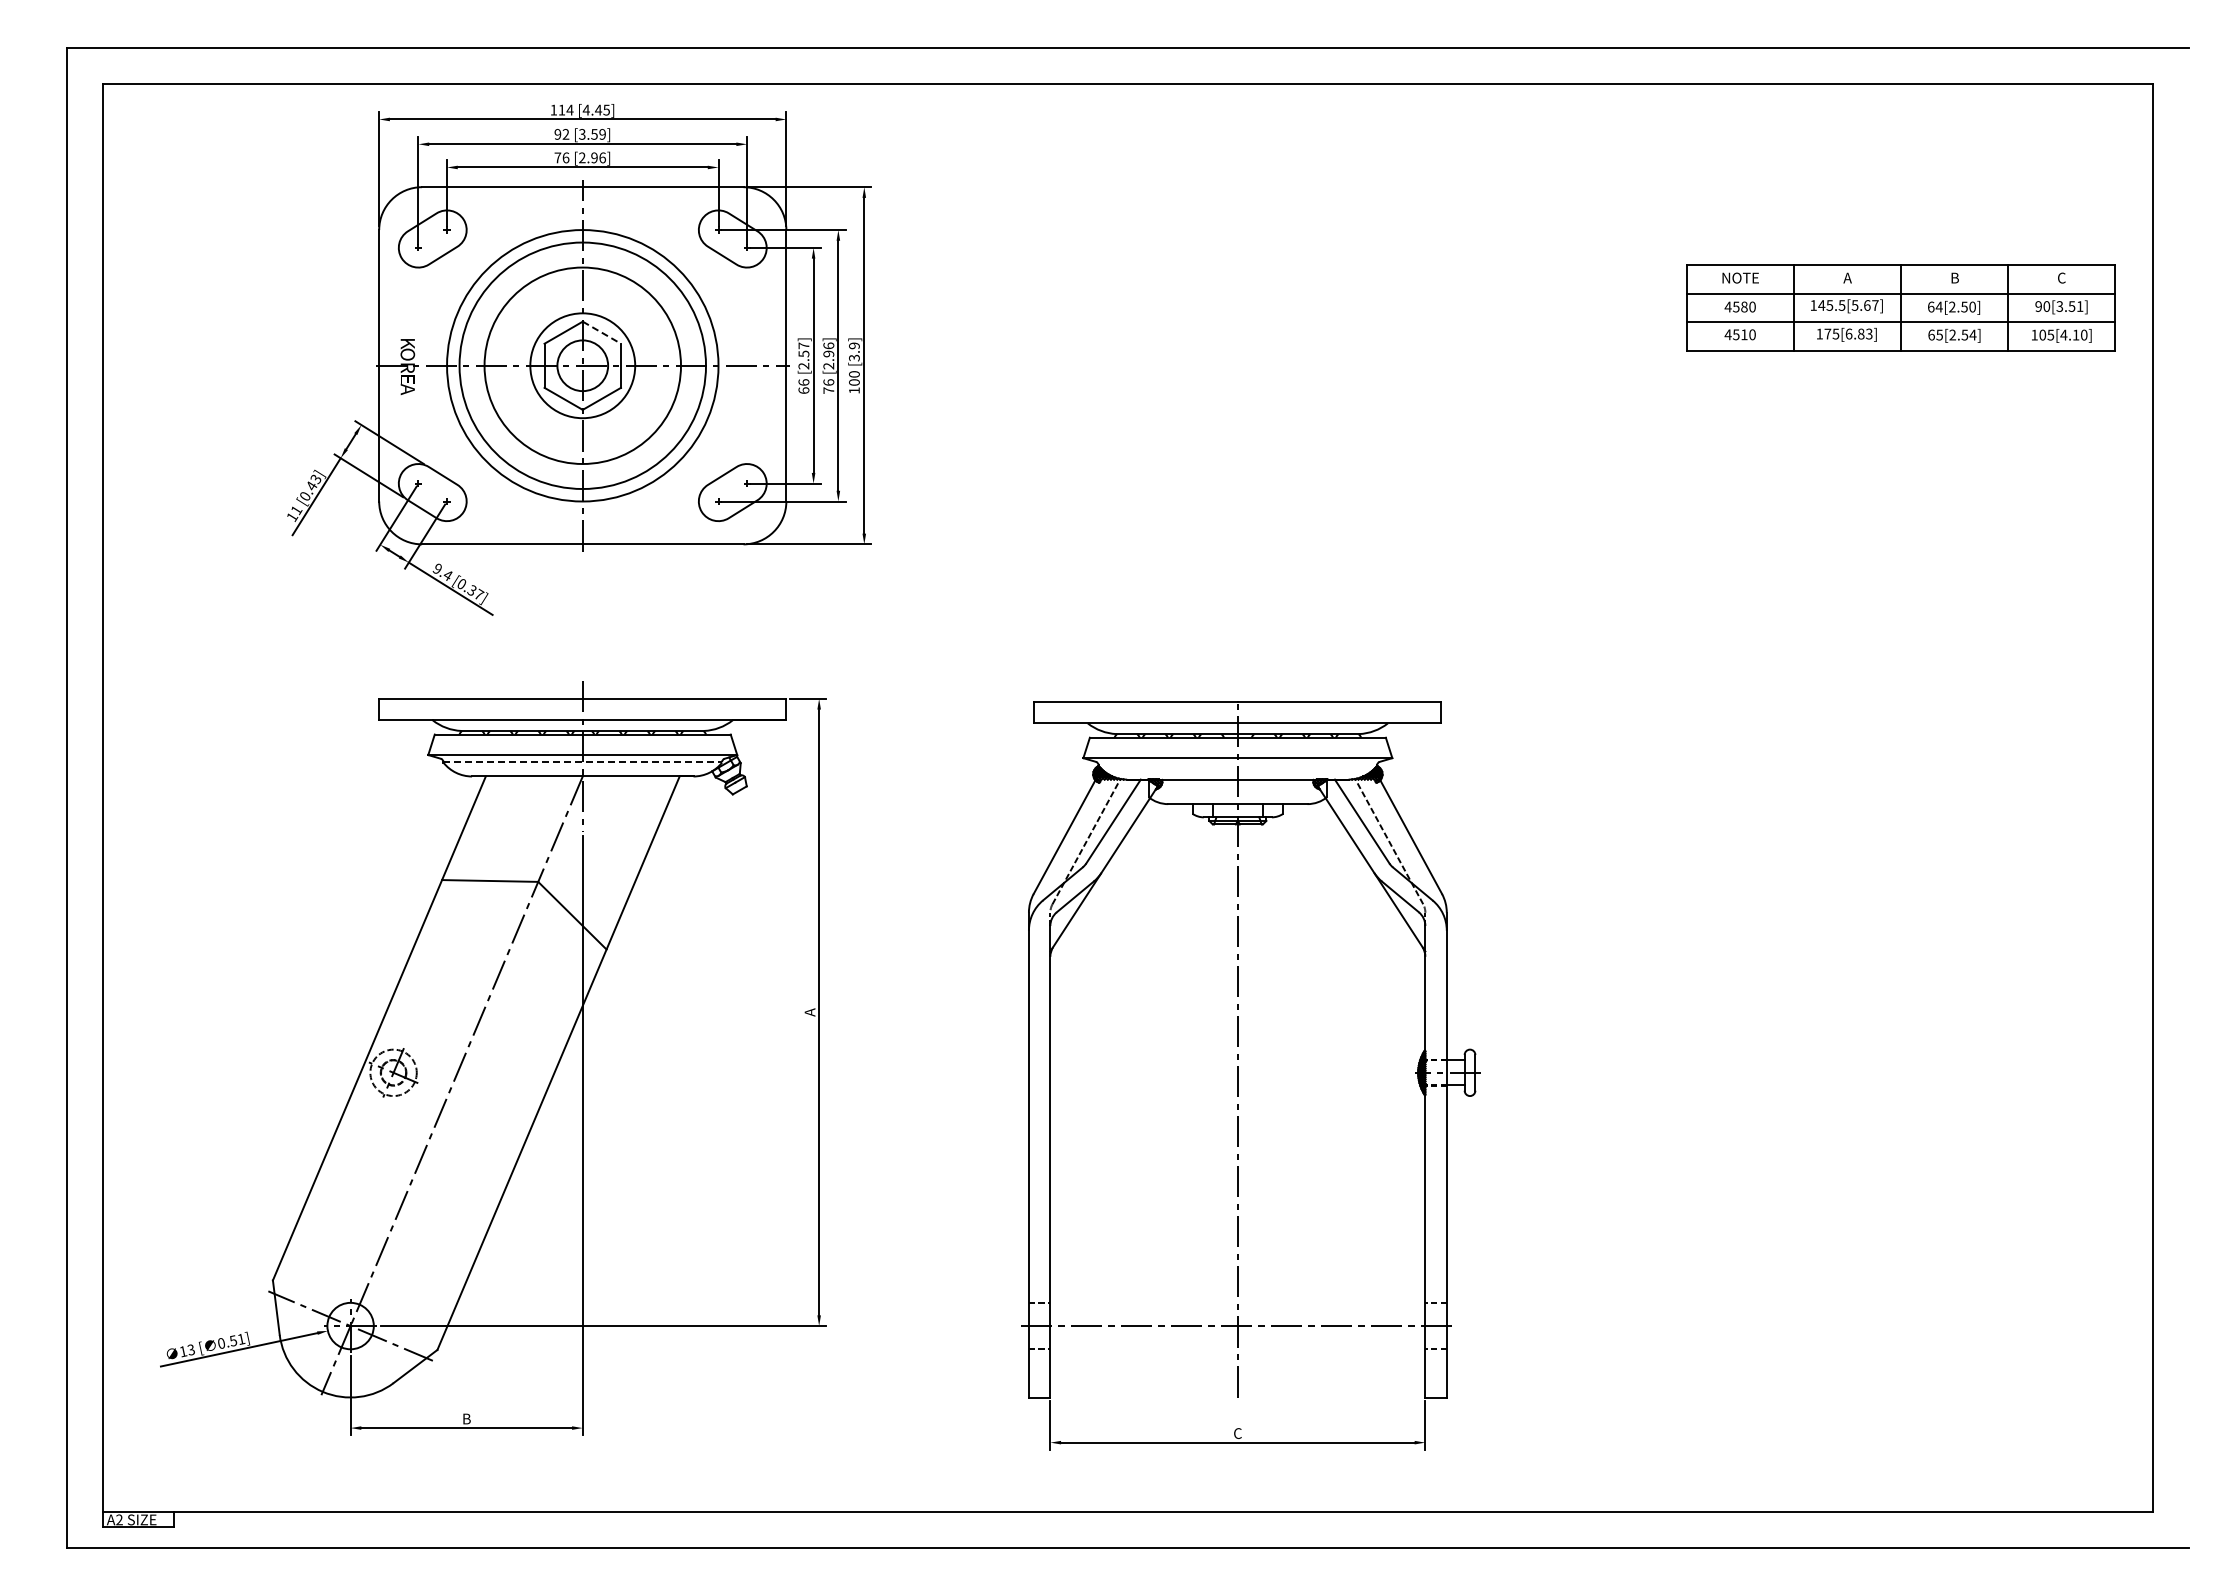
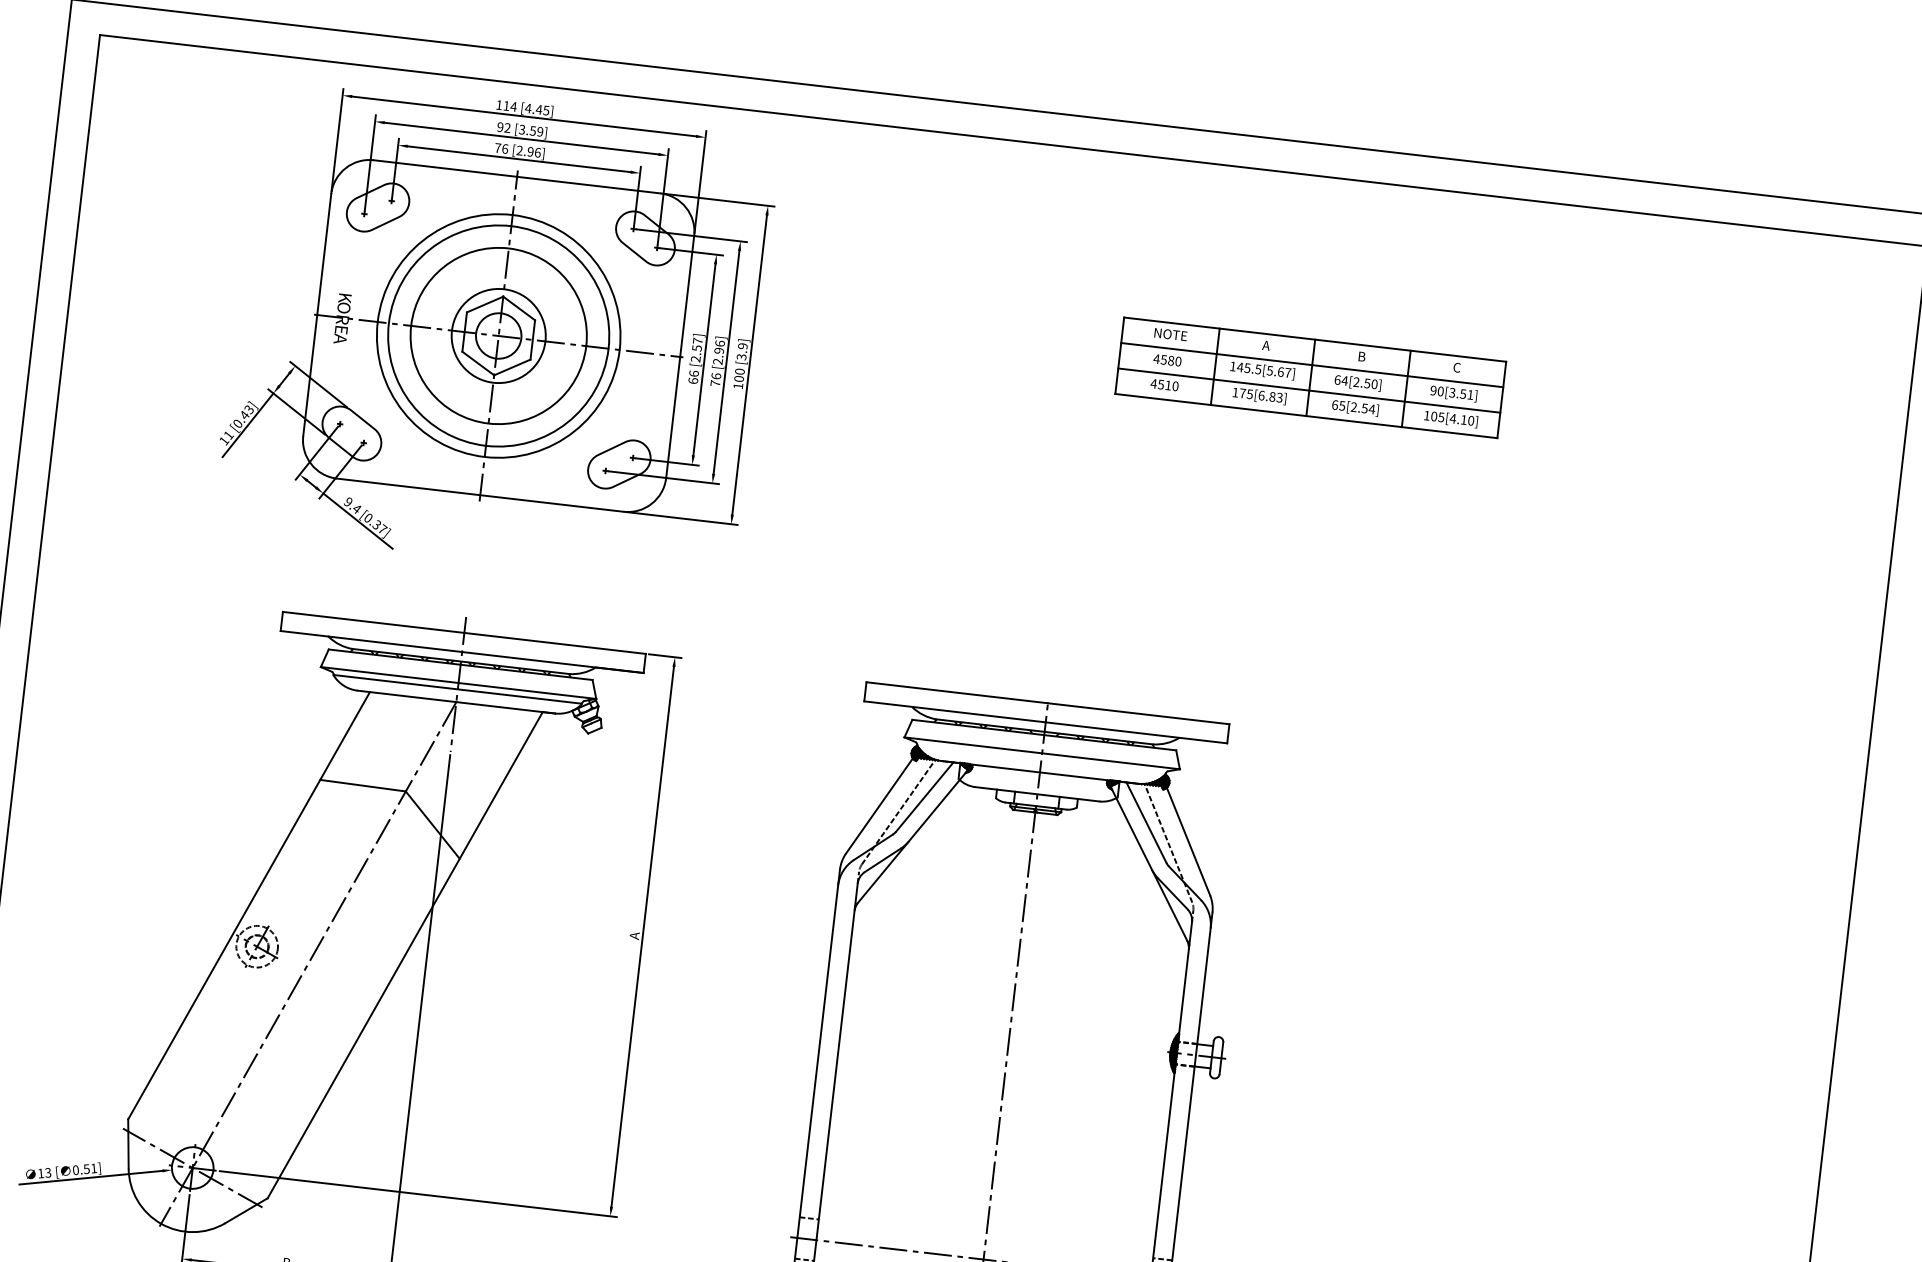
part: (1900, 307) -> (1310, 377), moved
line: (602, 332) -> (519, 308), dashed -> solid
line: (583, 762) -> (458, 689), dashed -> solid

